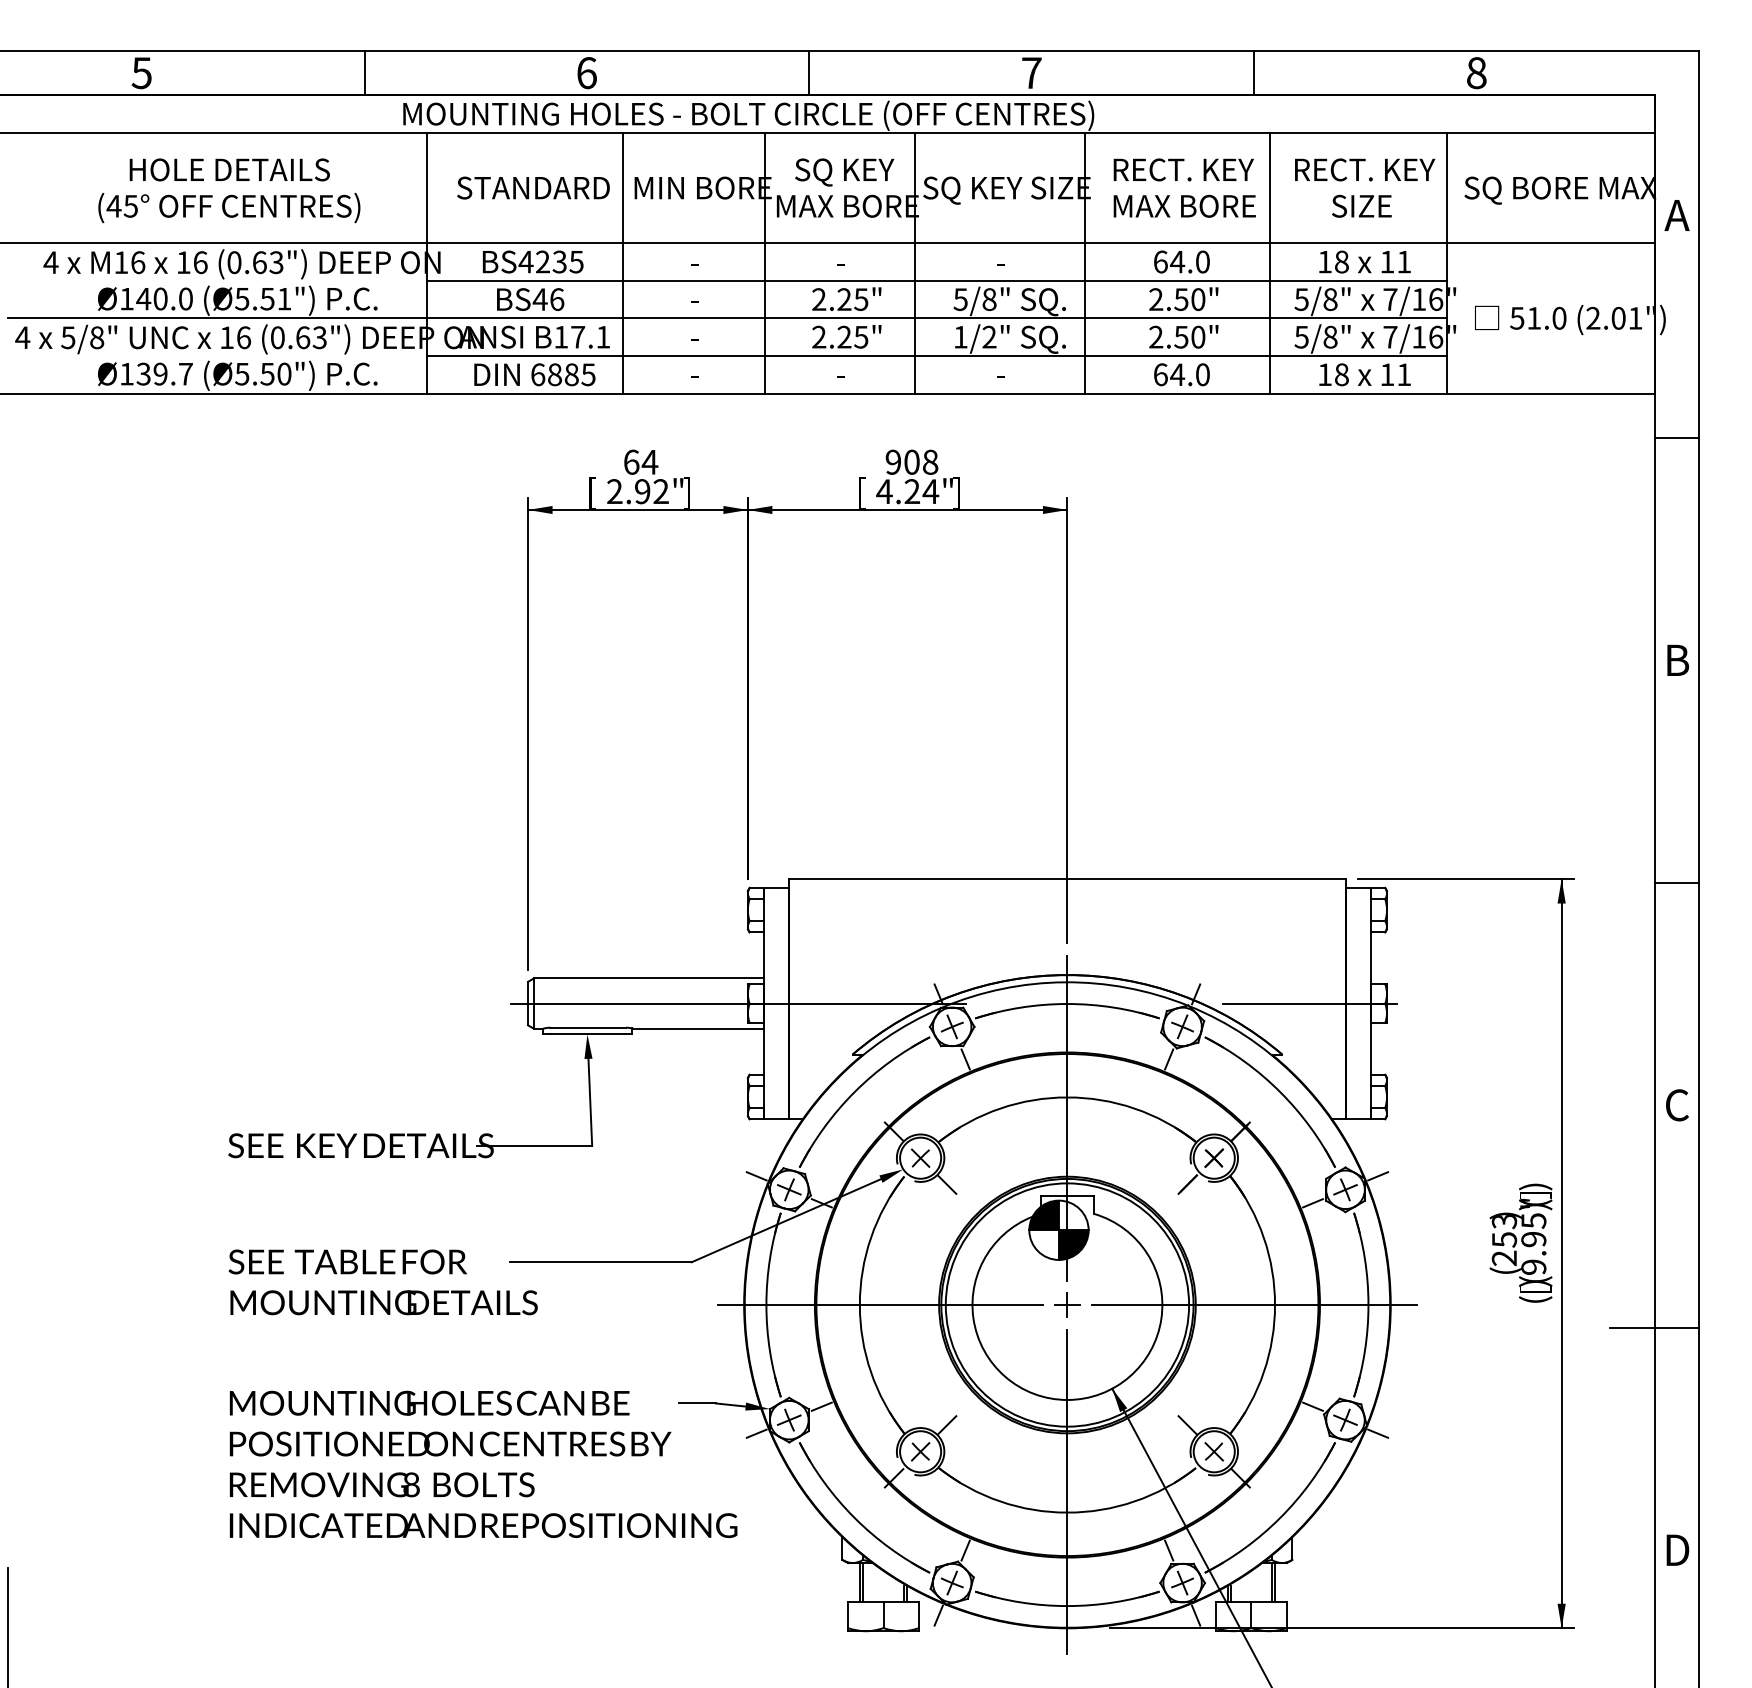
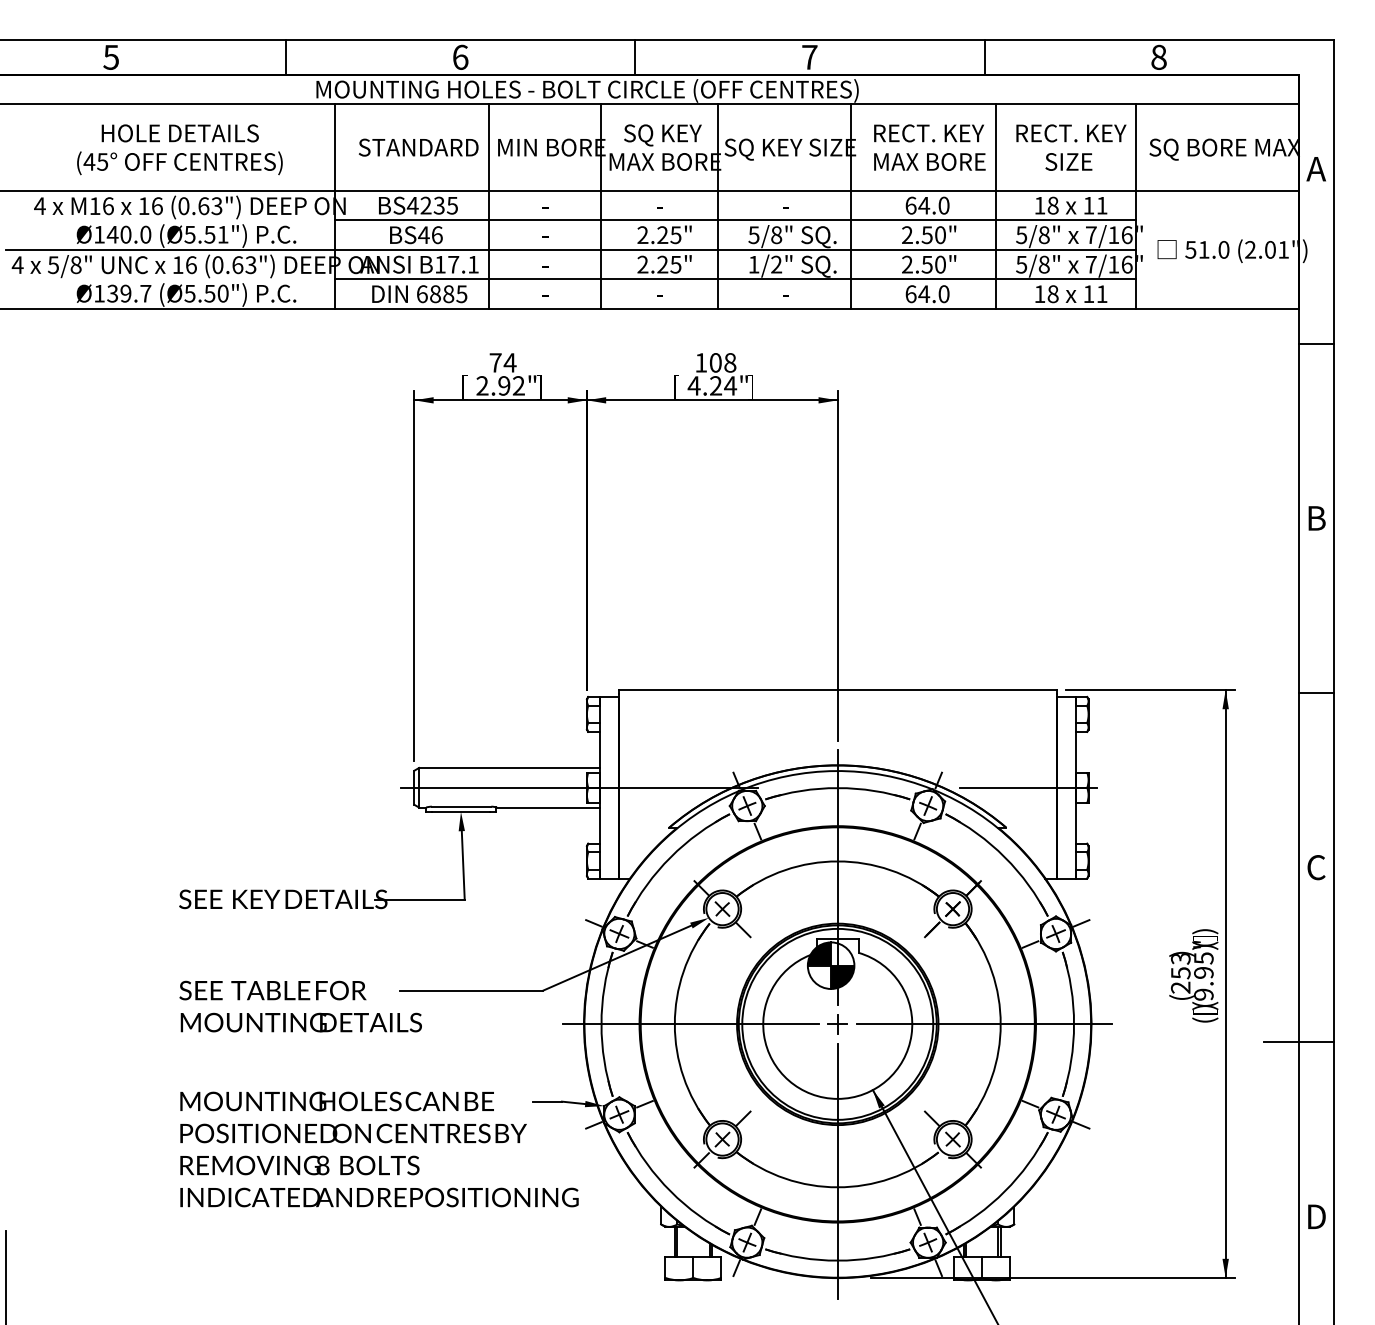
text: (631, 461) -> (495, 362), 64 -> 74
text: (893, 461) -> (701, 362), 908 -> 108

